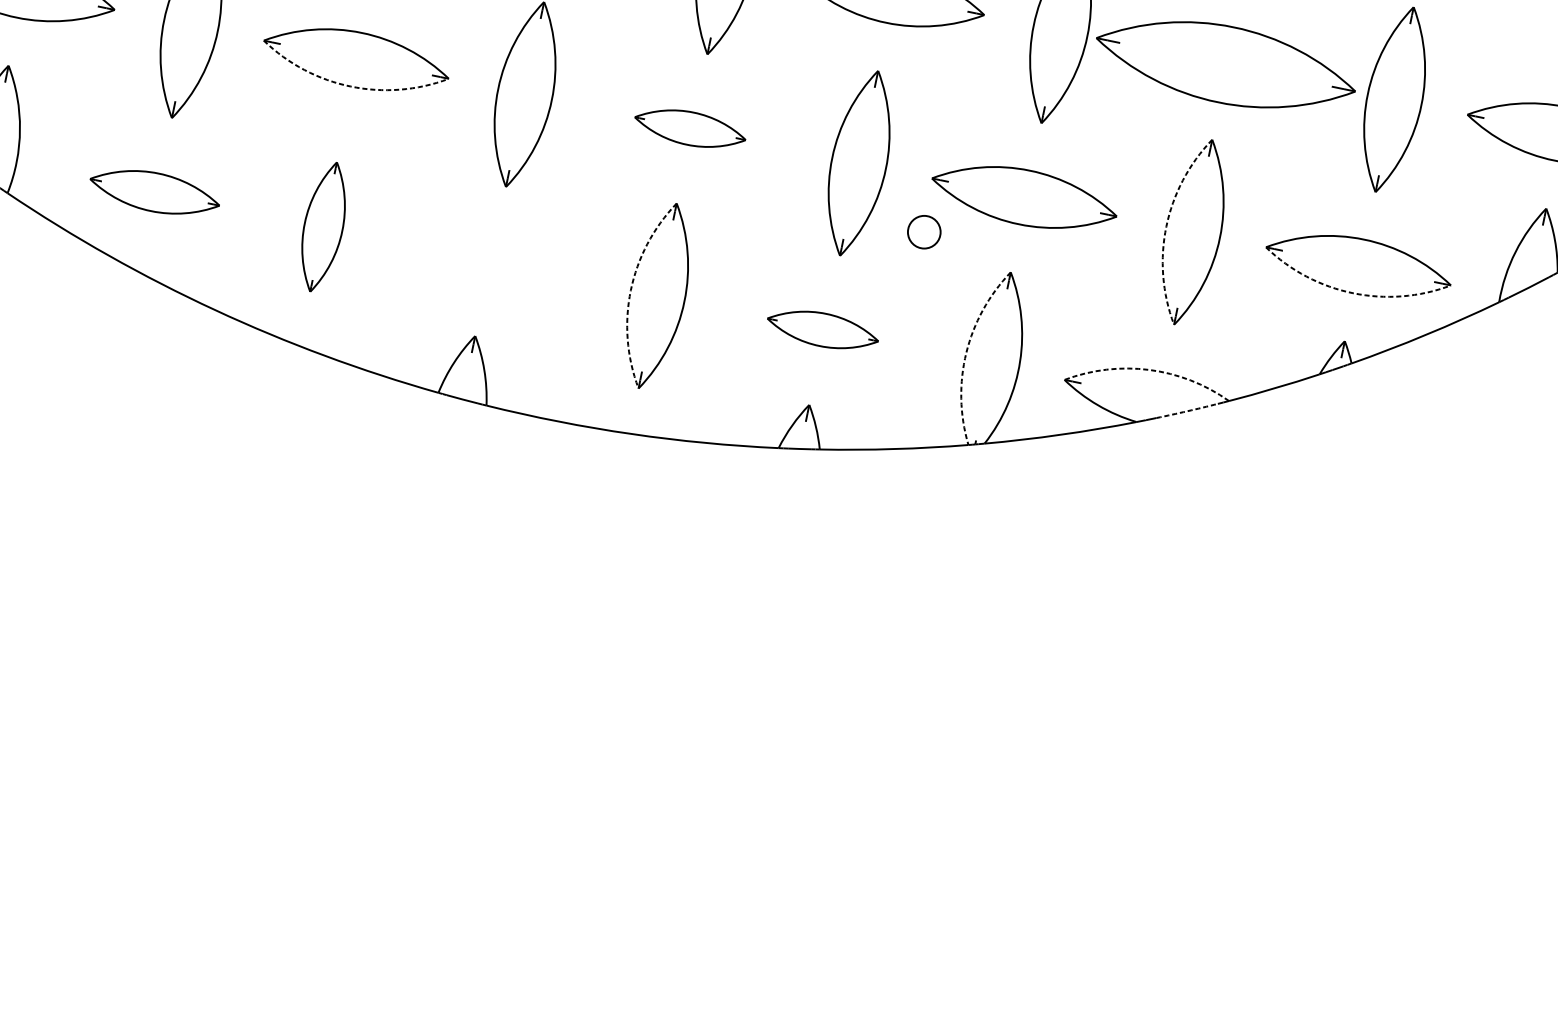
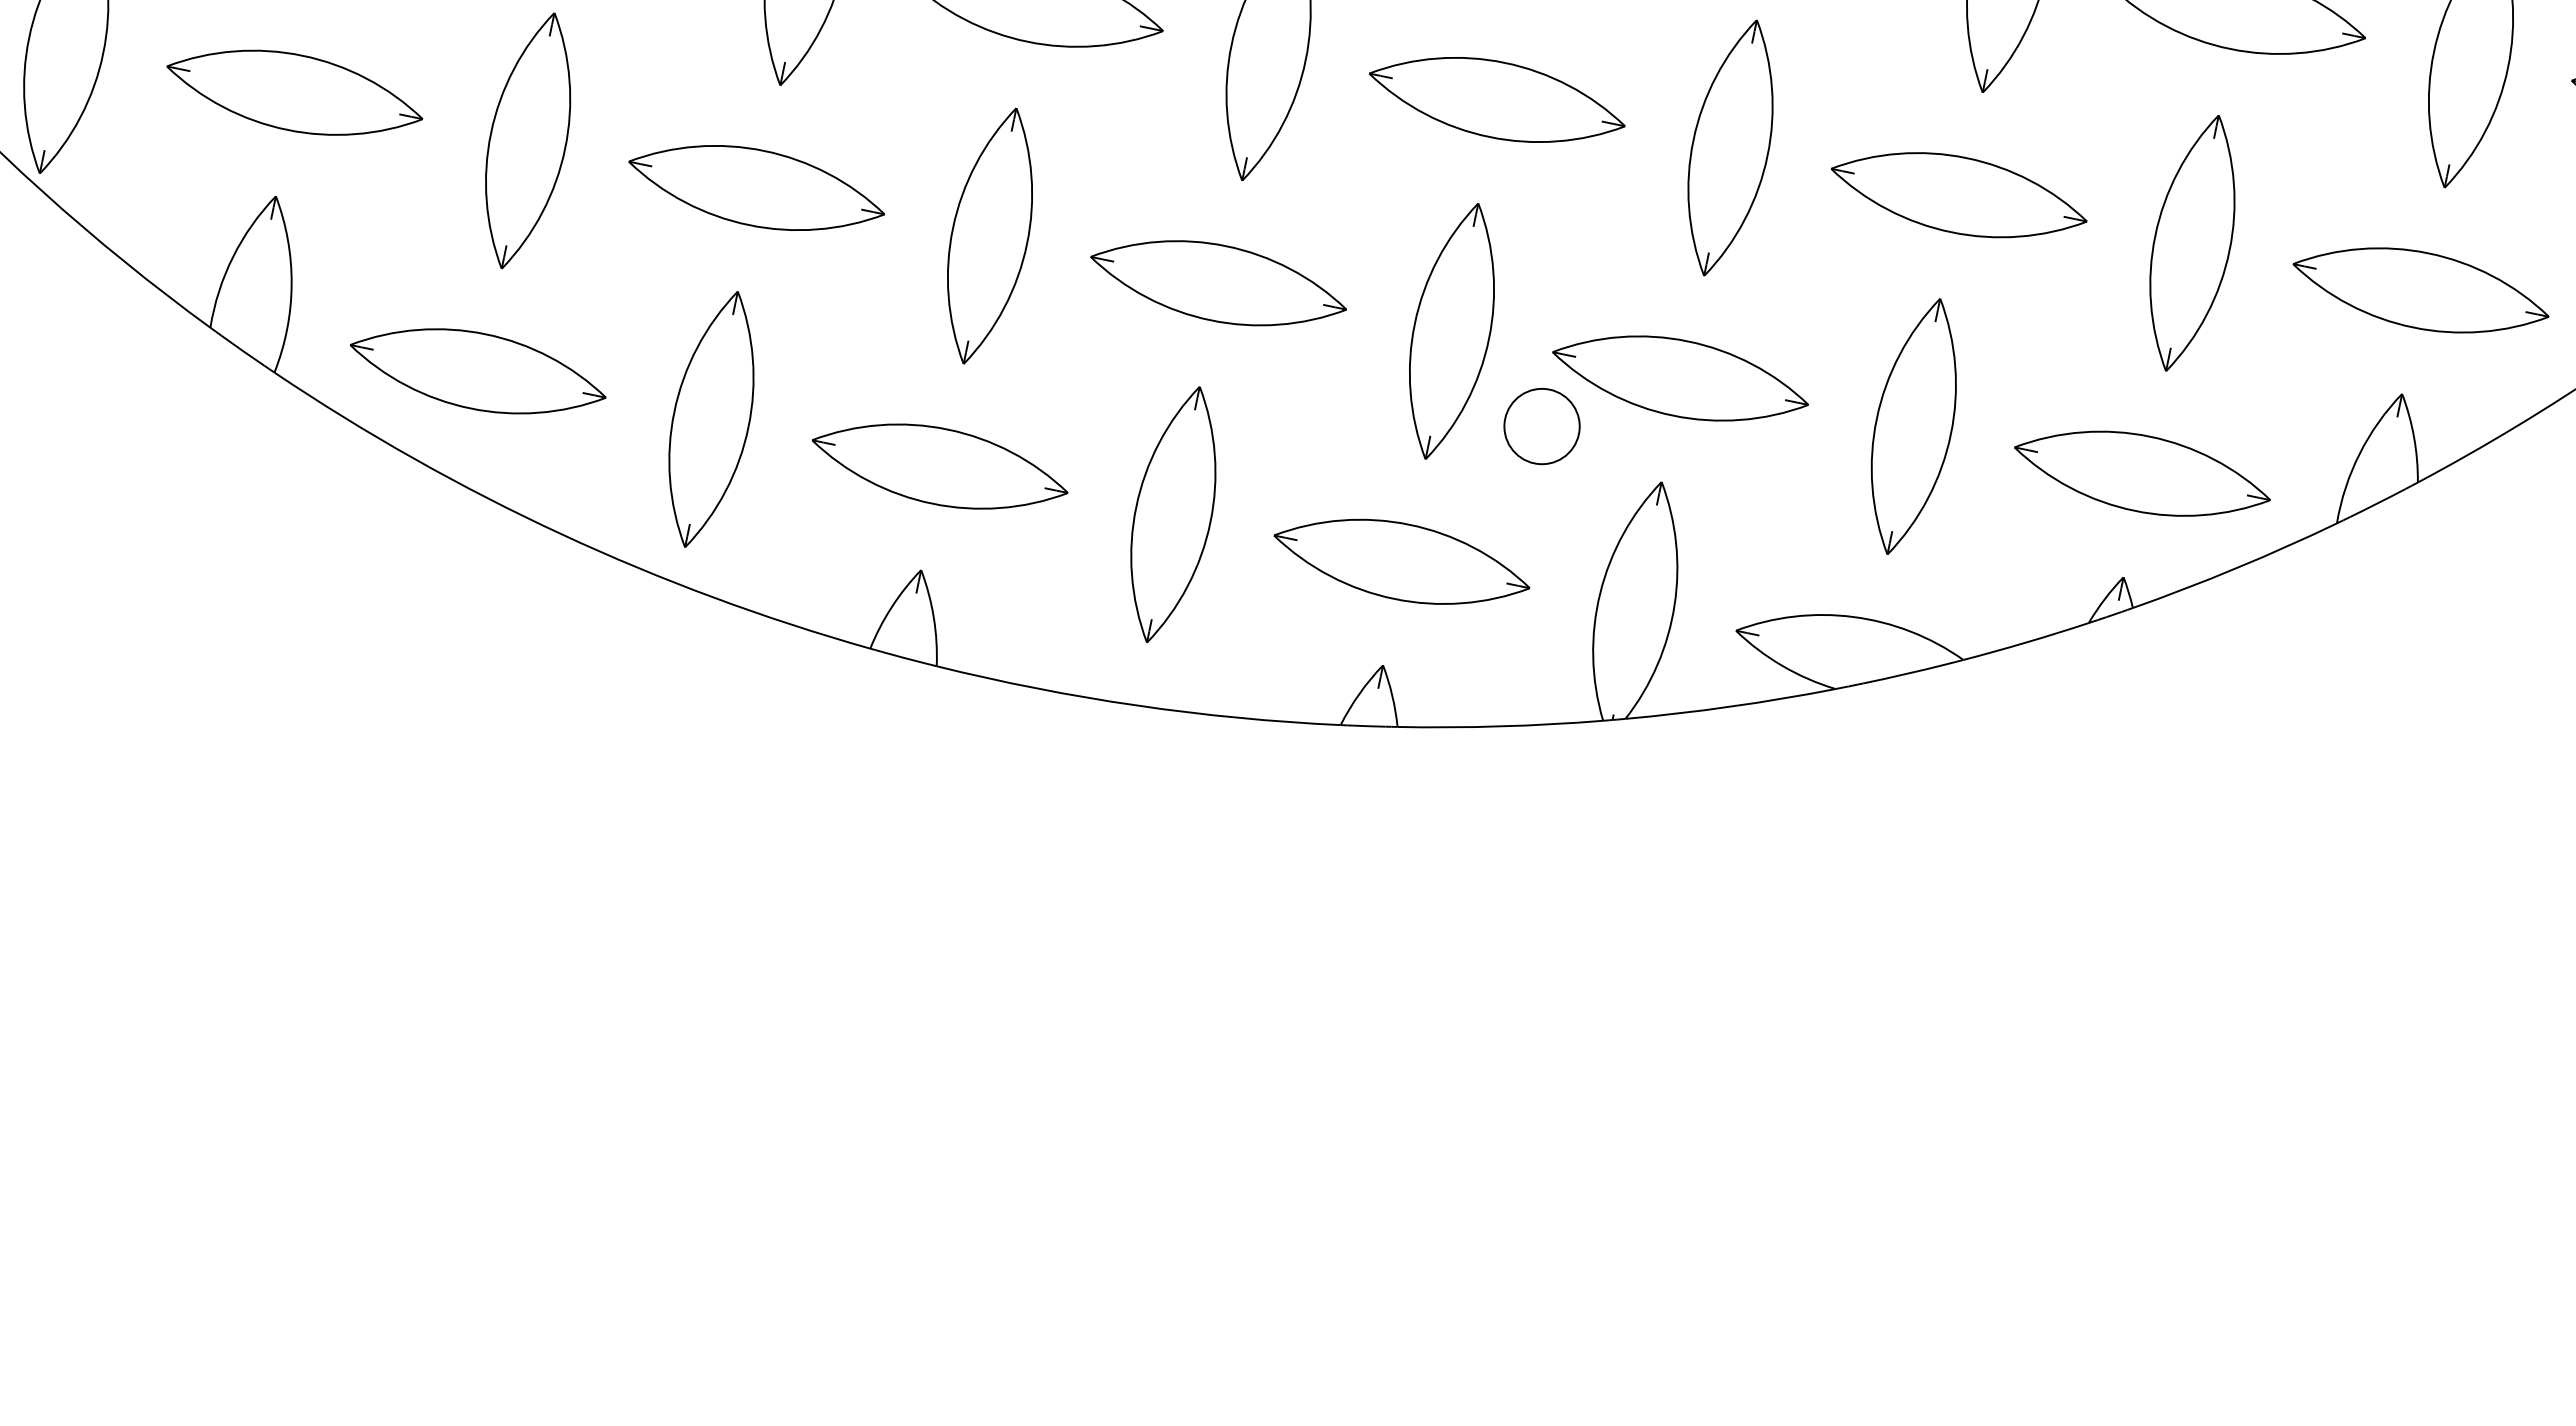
part: (1225, 65) -> (1958, 195), size x0.71
arc: (351, 86) -> (749, 225), dashed -> solid
part: (690, 128) -> (1218, 283), size x1.67
part: (154, 192) -> (477, 371), size x1.43
part: (323, 227) -> (711, 419), size x1.43
arc: (1166, 227) -> (1876, 419), dashed -> solid
circle: (923, 232) -> (1541, 426), size x1.67
part: (488, 261) -> (939, 466), added
arc: (630, 290) -> (1136, 507), dashed -> solid
arc: (1352, 292) -> (2134, 510), dashed -> solid
part: (822, 329) -> (1401, 561), size x1.67
arc: (966, 352) -> (1600, 593), dashed -> solid
arc: (1149, 369) -> (1853, 616), dashed -> solid
arc: (1187, 411) -> (1905, 674), dashed -> solid

